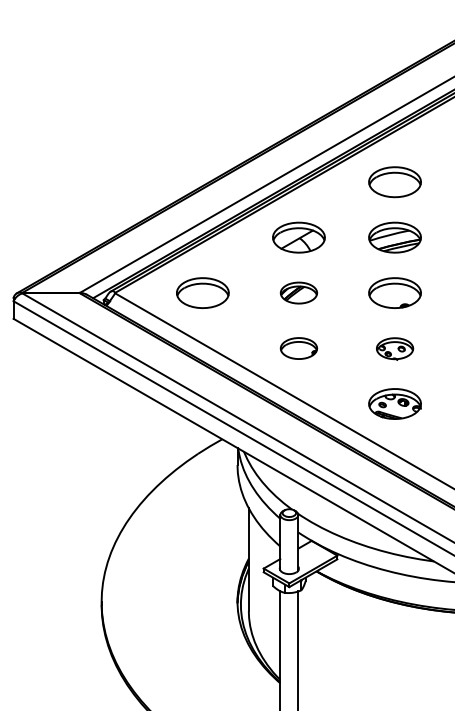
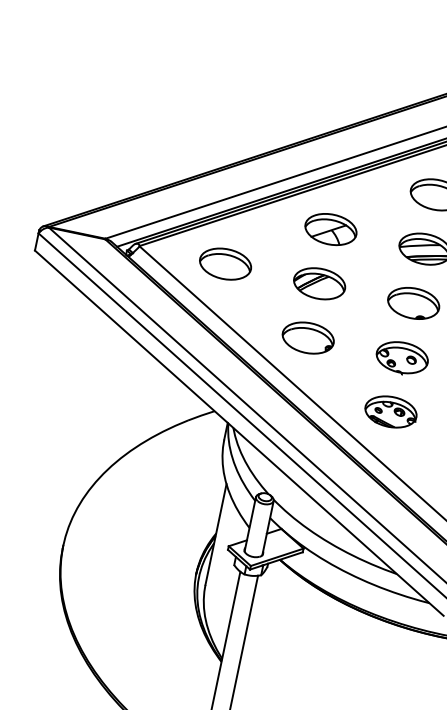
part: (298, 292) -> (319, 283), size x1.43
part: (298, 348) -> (307, 337), size x1.43
part: (394, 348) -> (401, 357), size x1.43

